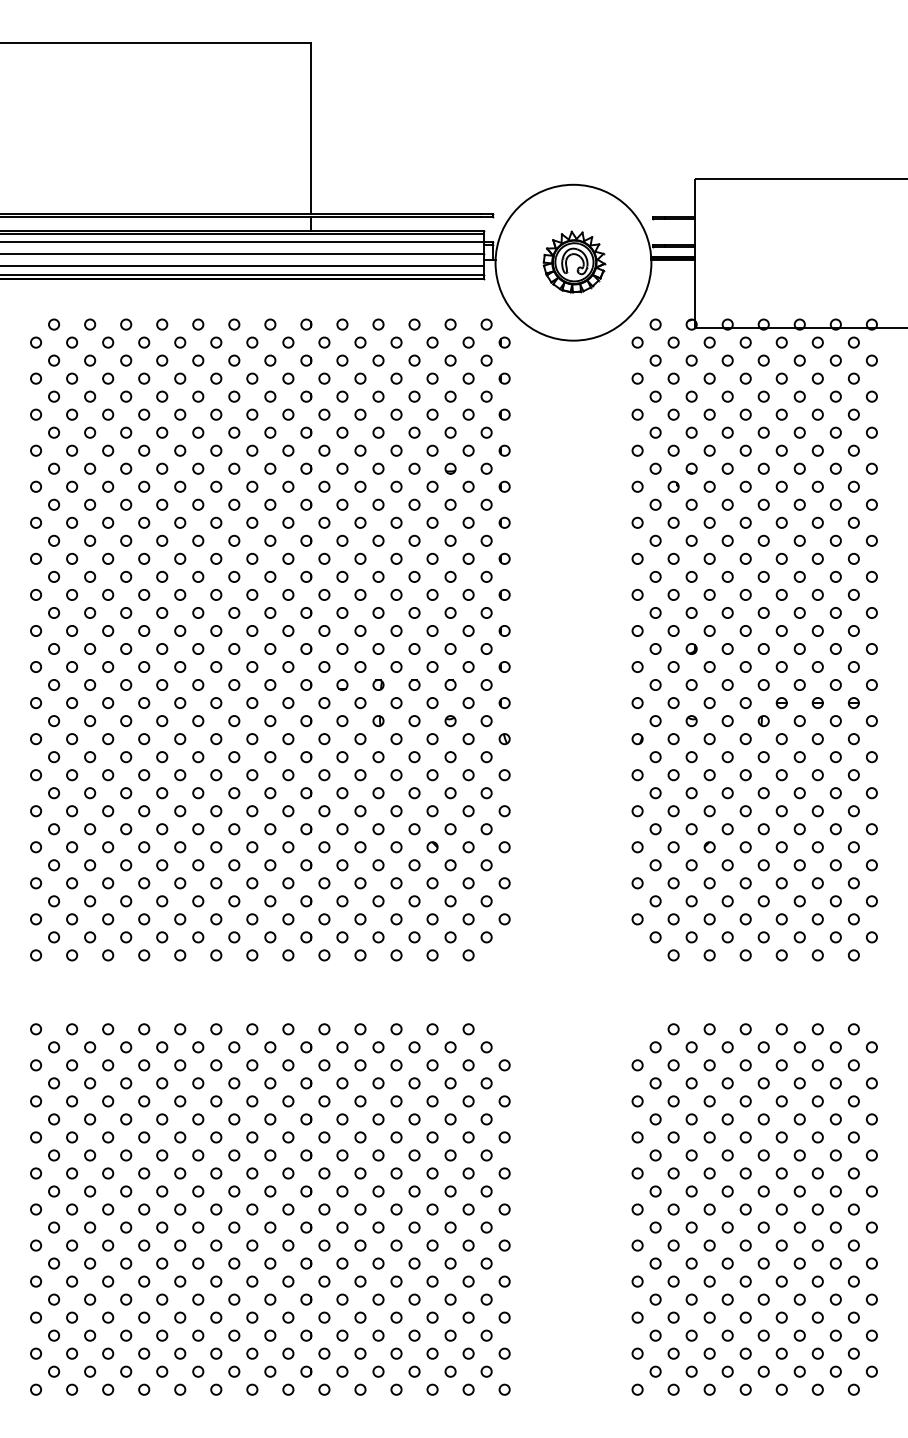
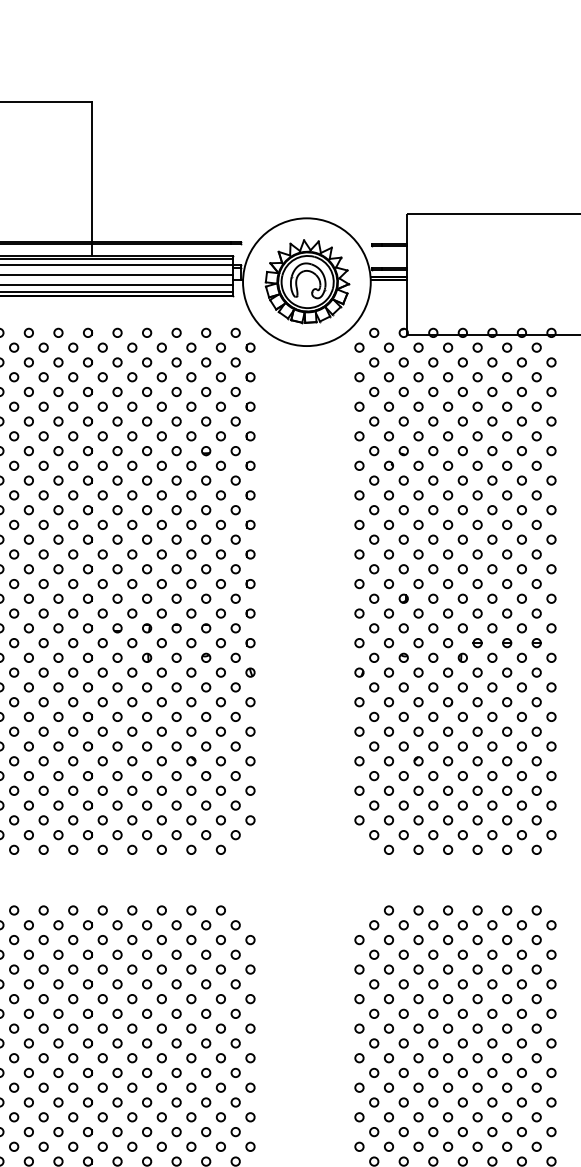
part: (574, 261) -> (307, 281), size x1.67

